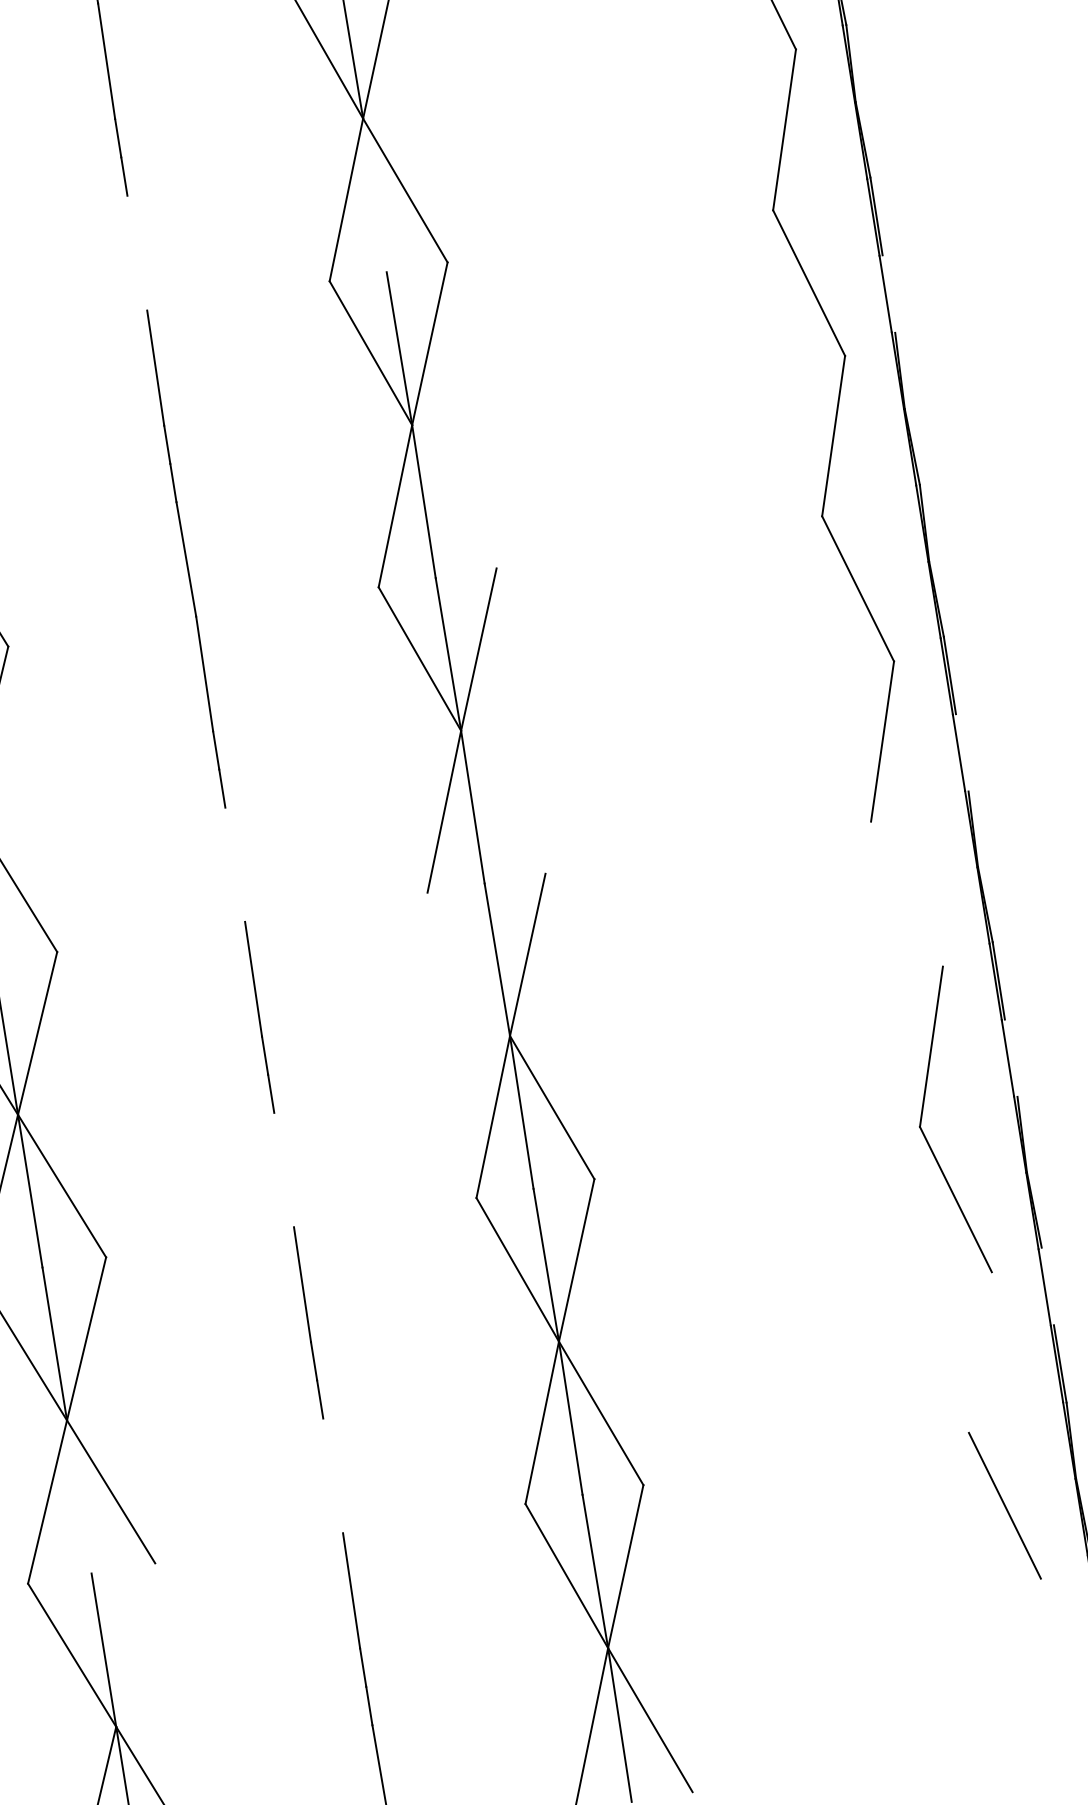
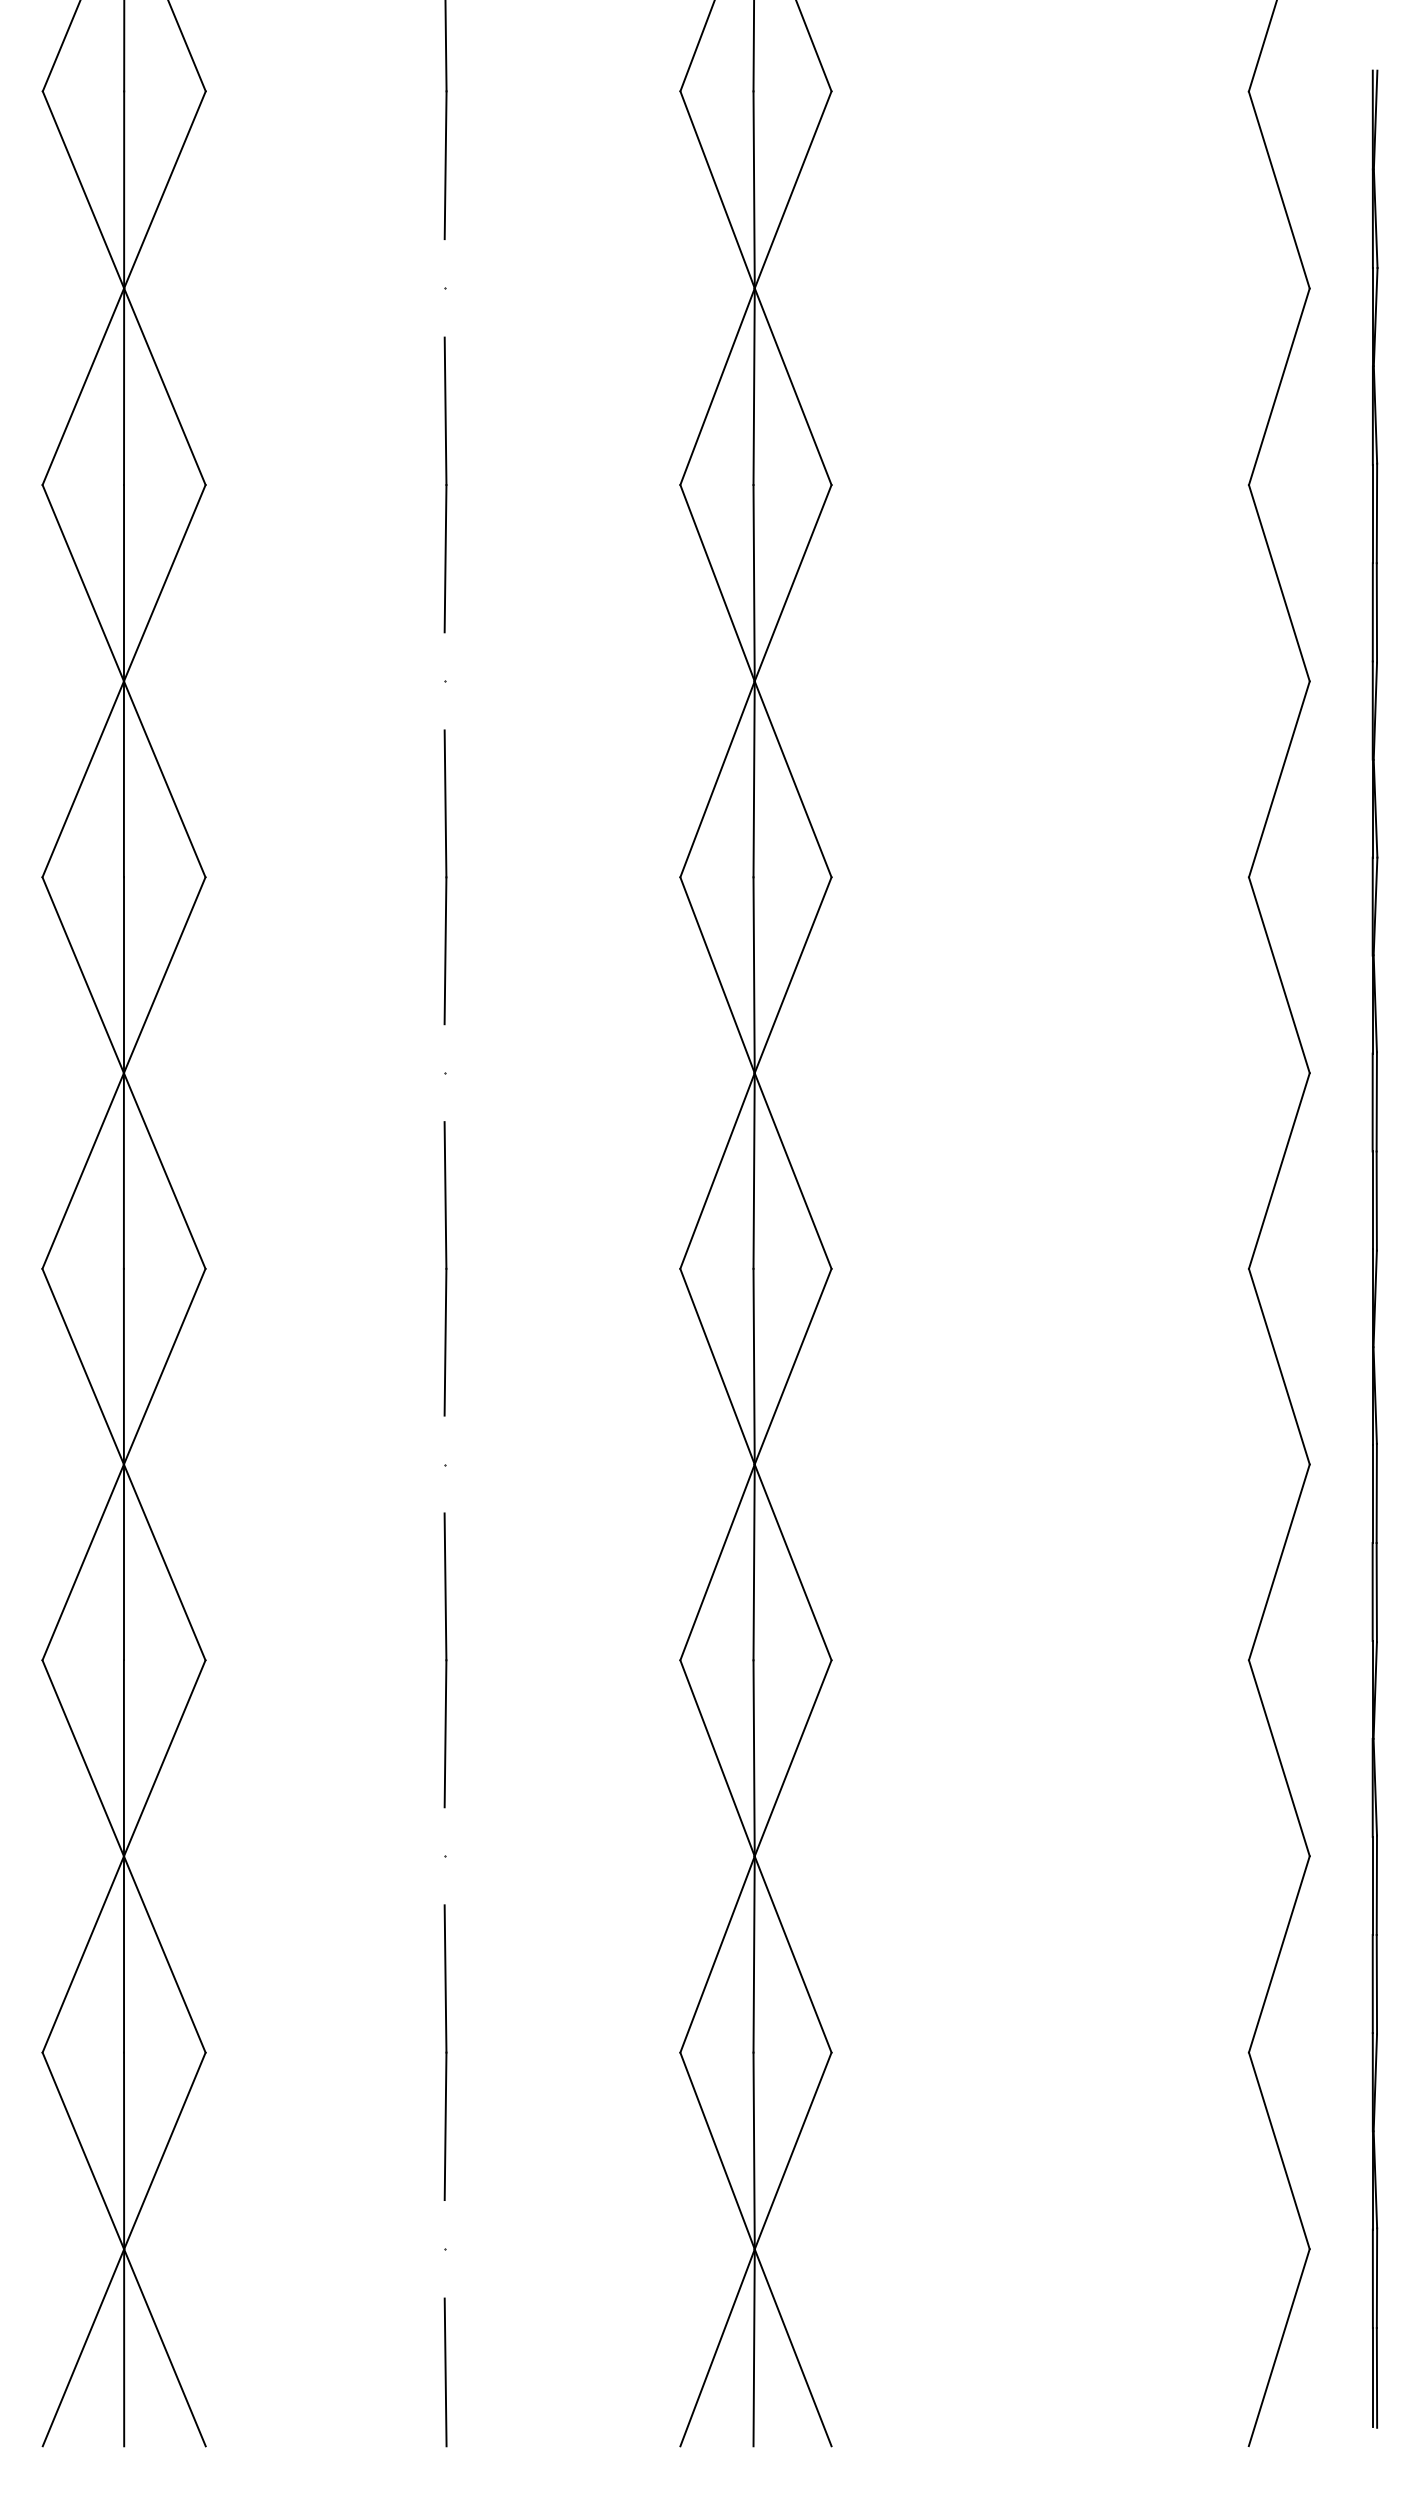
line: (374, 195) -> (753, 386), added
line: (137, 253) -> (445, 411), added
line: (888, 293) -> (1376, 612), added
line: (453, 497) -> (792, 779), added
line: (962, 752) -> (1376, 1200), added
line: (502, 801) -> (792, 1170), added
line: (235, 864) -> (445, 1195), added
line: (906, 894) -> (1278, 1366), added
line: (468, 964) -> (717, 1366), added
line: (1010, 1058) -> (1376, 1592), added
line: (284, 1169) -> (445, 1586), added
line: (1047, 1285) -> (1376, 1884), added
line: (979, 1352) -> (1278, 1954), added
line: (333, 1475) -> (445, 1978), added
line: (78, 1497) -> (123, 1954), added
line: (135, 1644) -> (164, 2150), added
line: (1028, 1659) -> (1278, 2347), added

